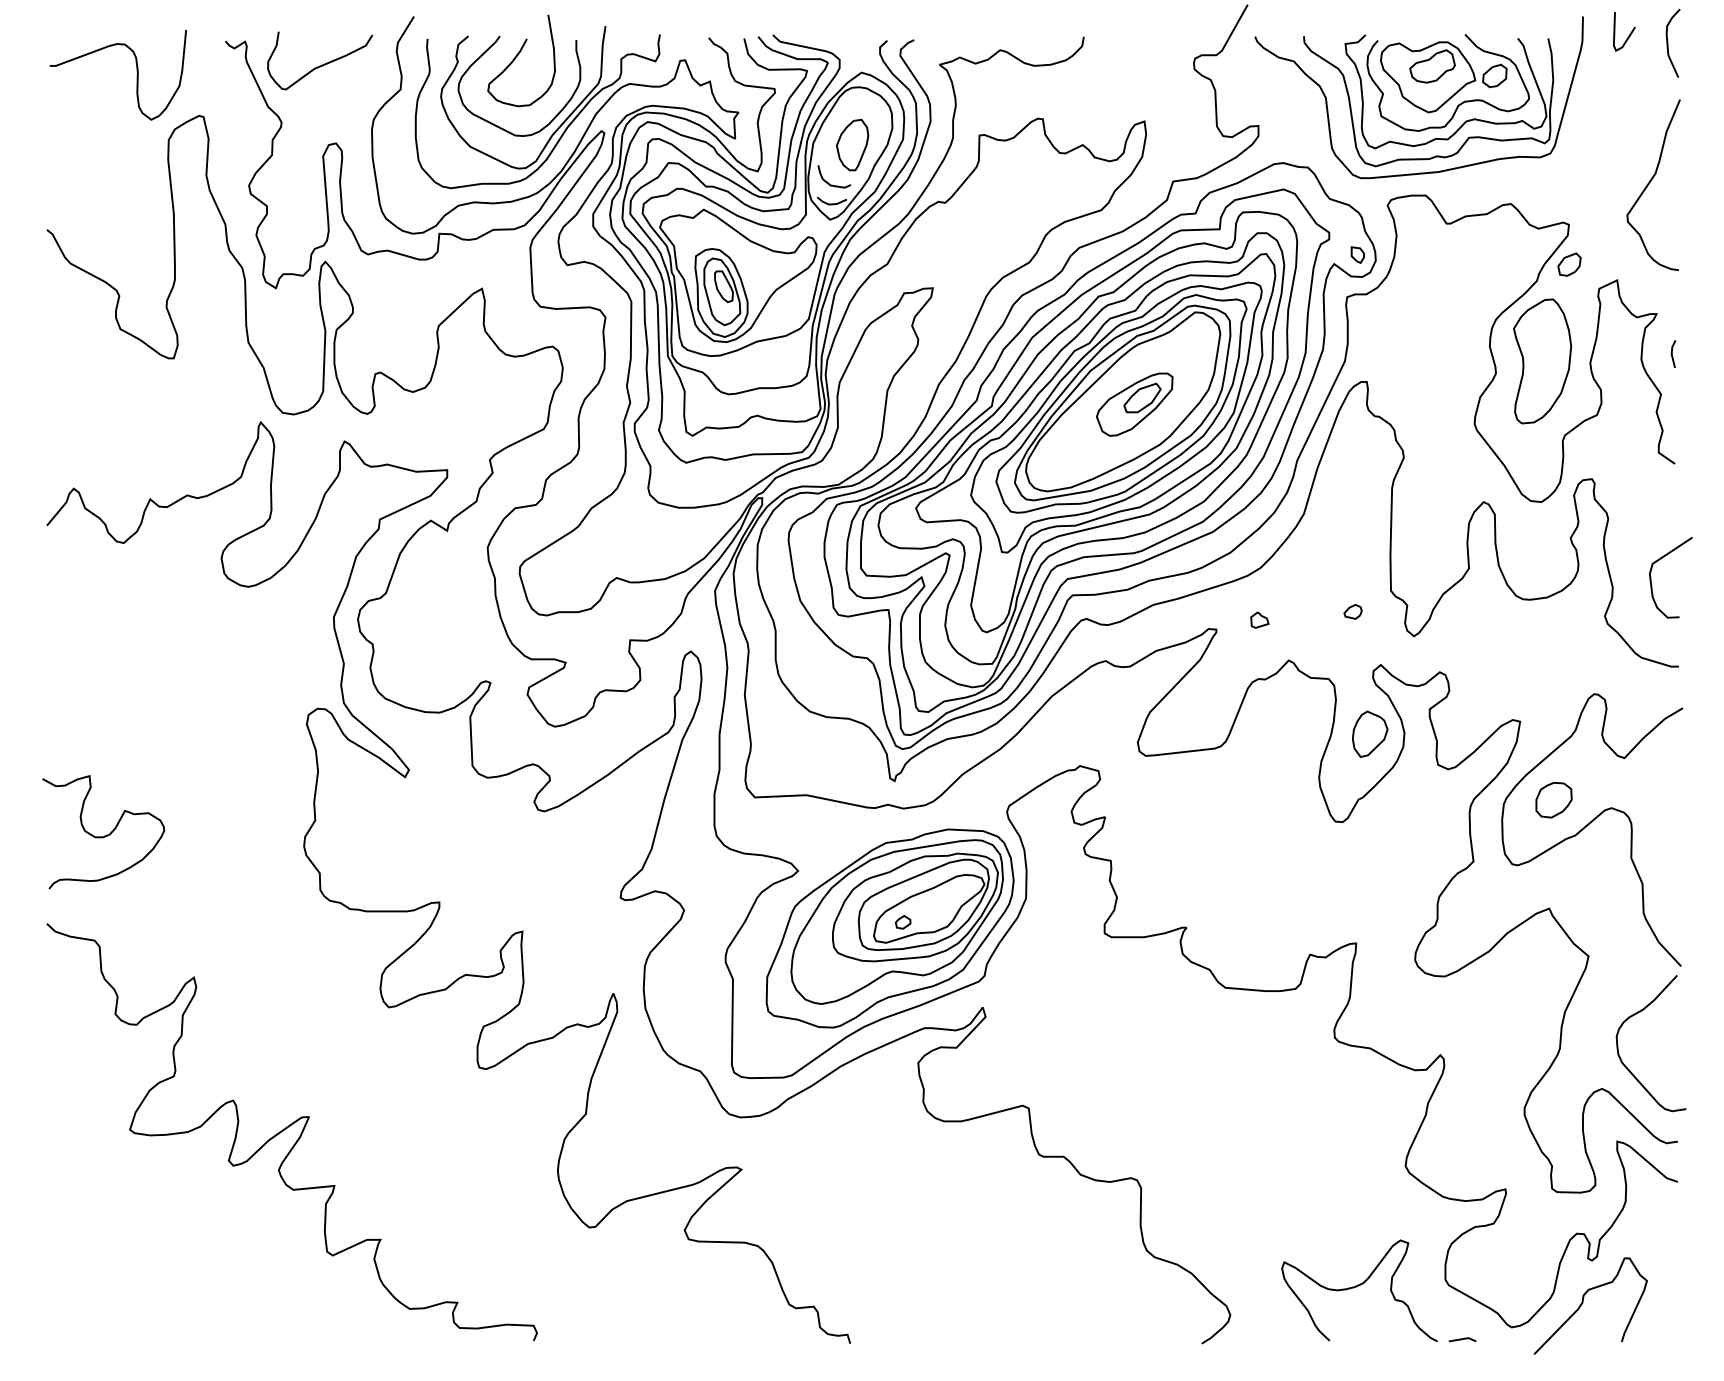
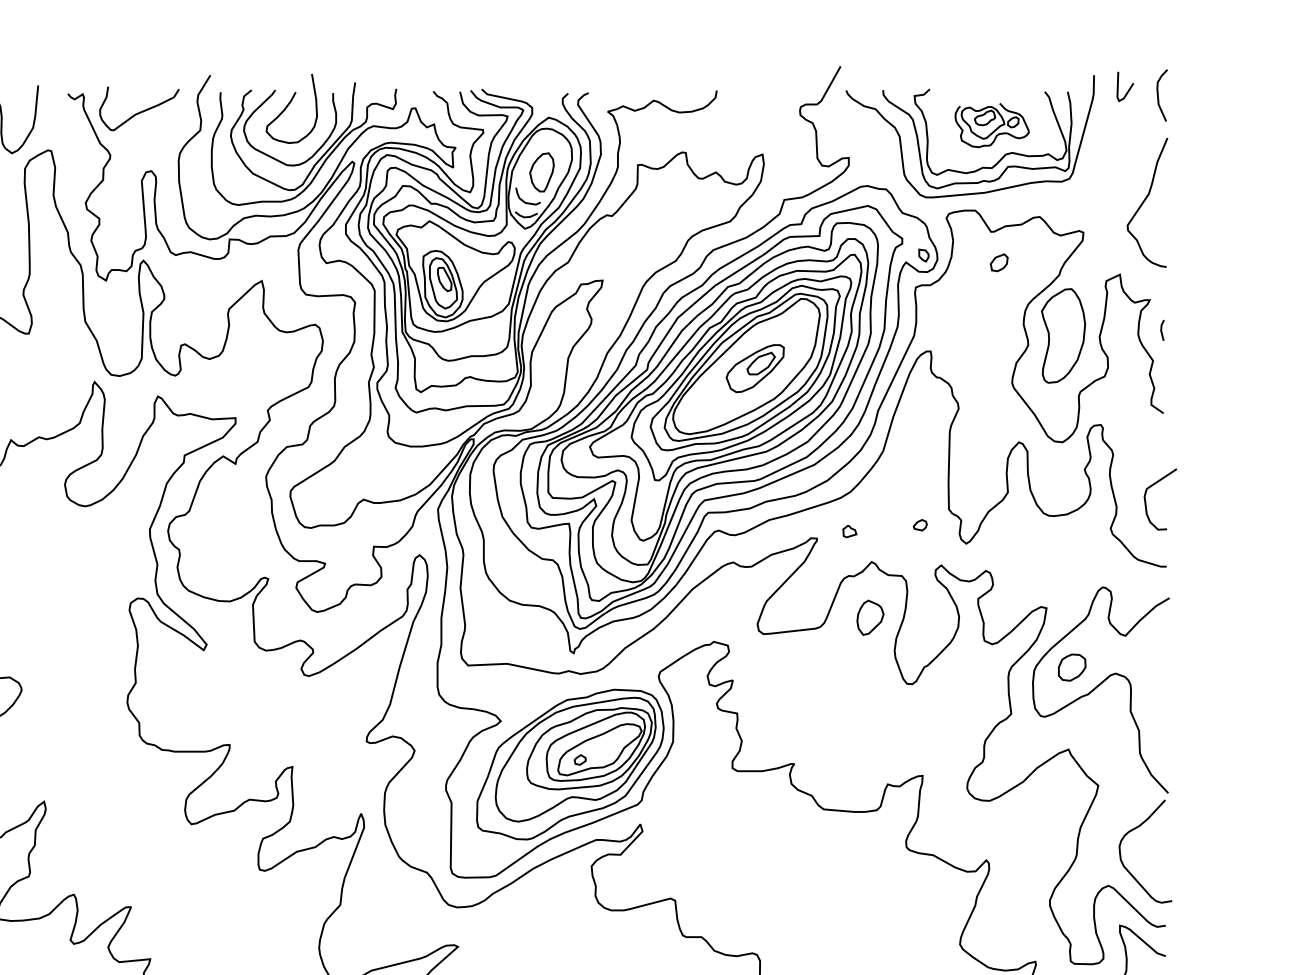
part: (1447, 82) -> (991, 125), size x0.6
part: (1569, 264) -> (999, 262), moved
part: (1370, 733) -> (870, 617), moved

